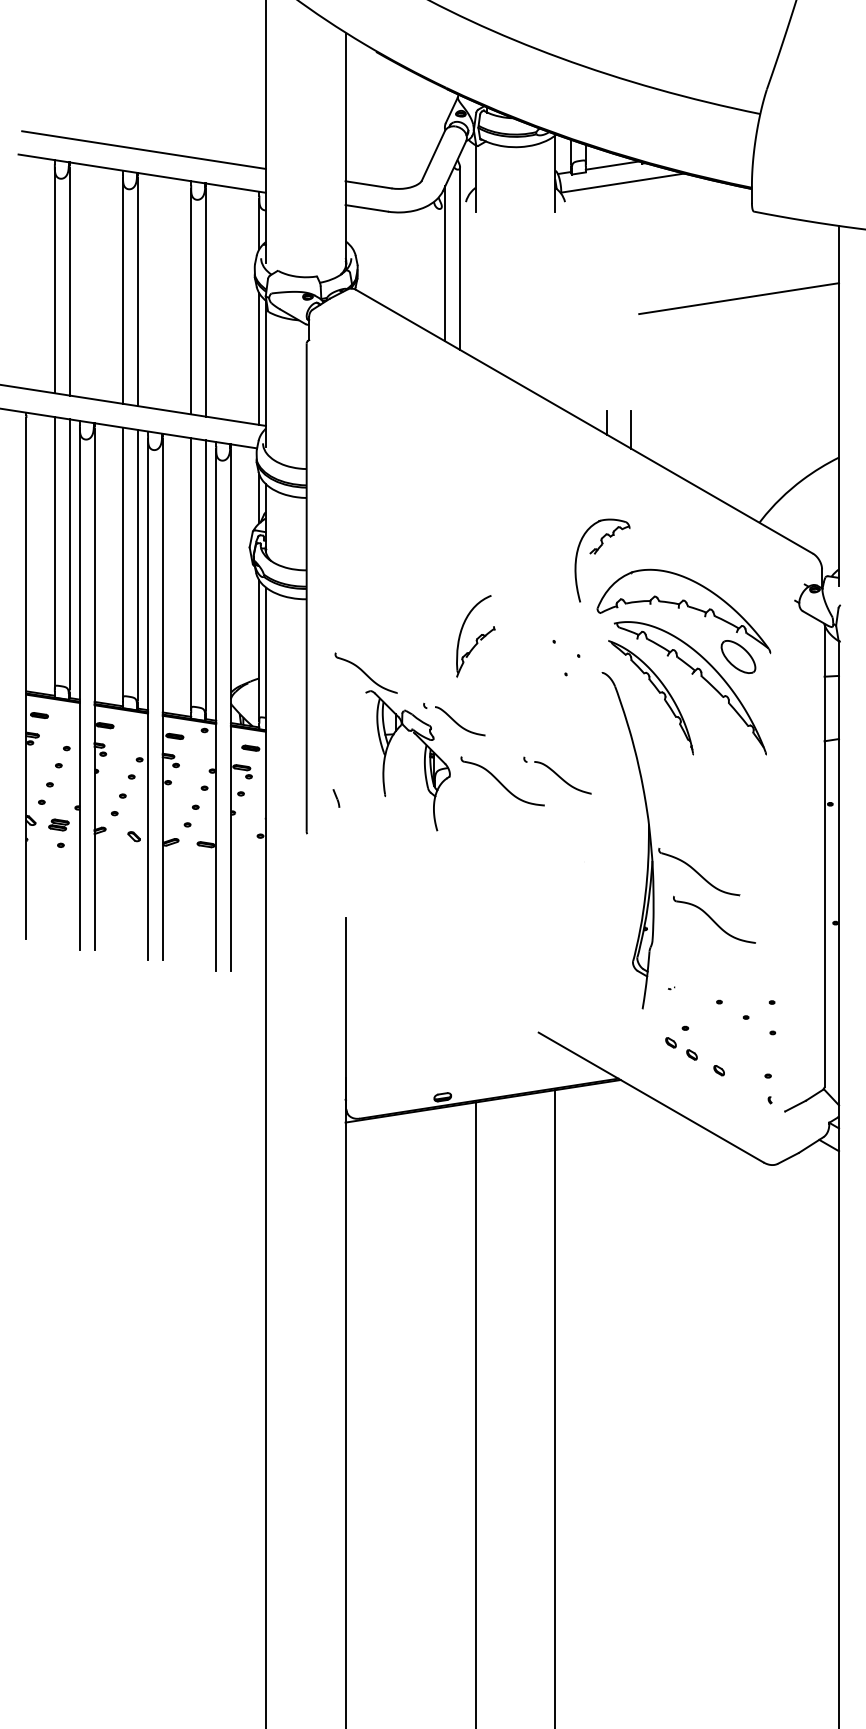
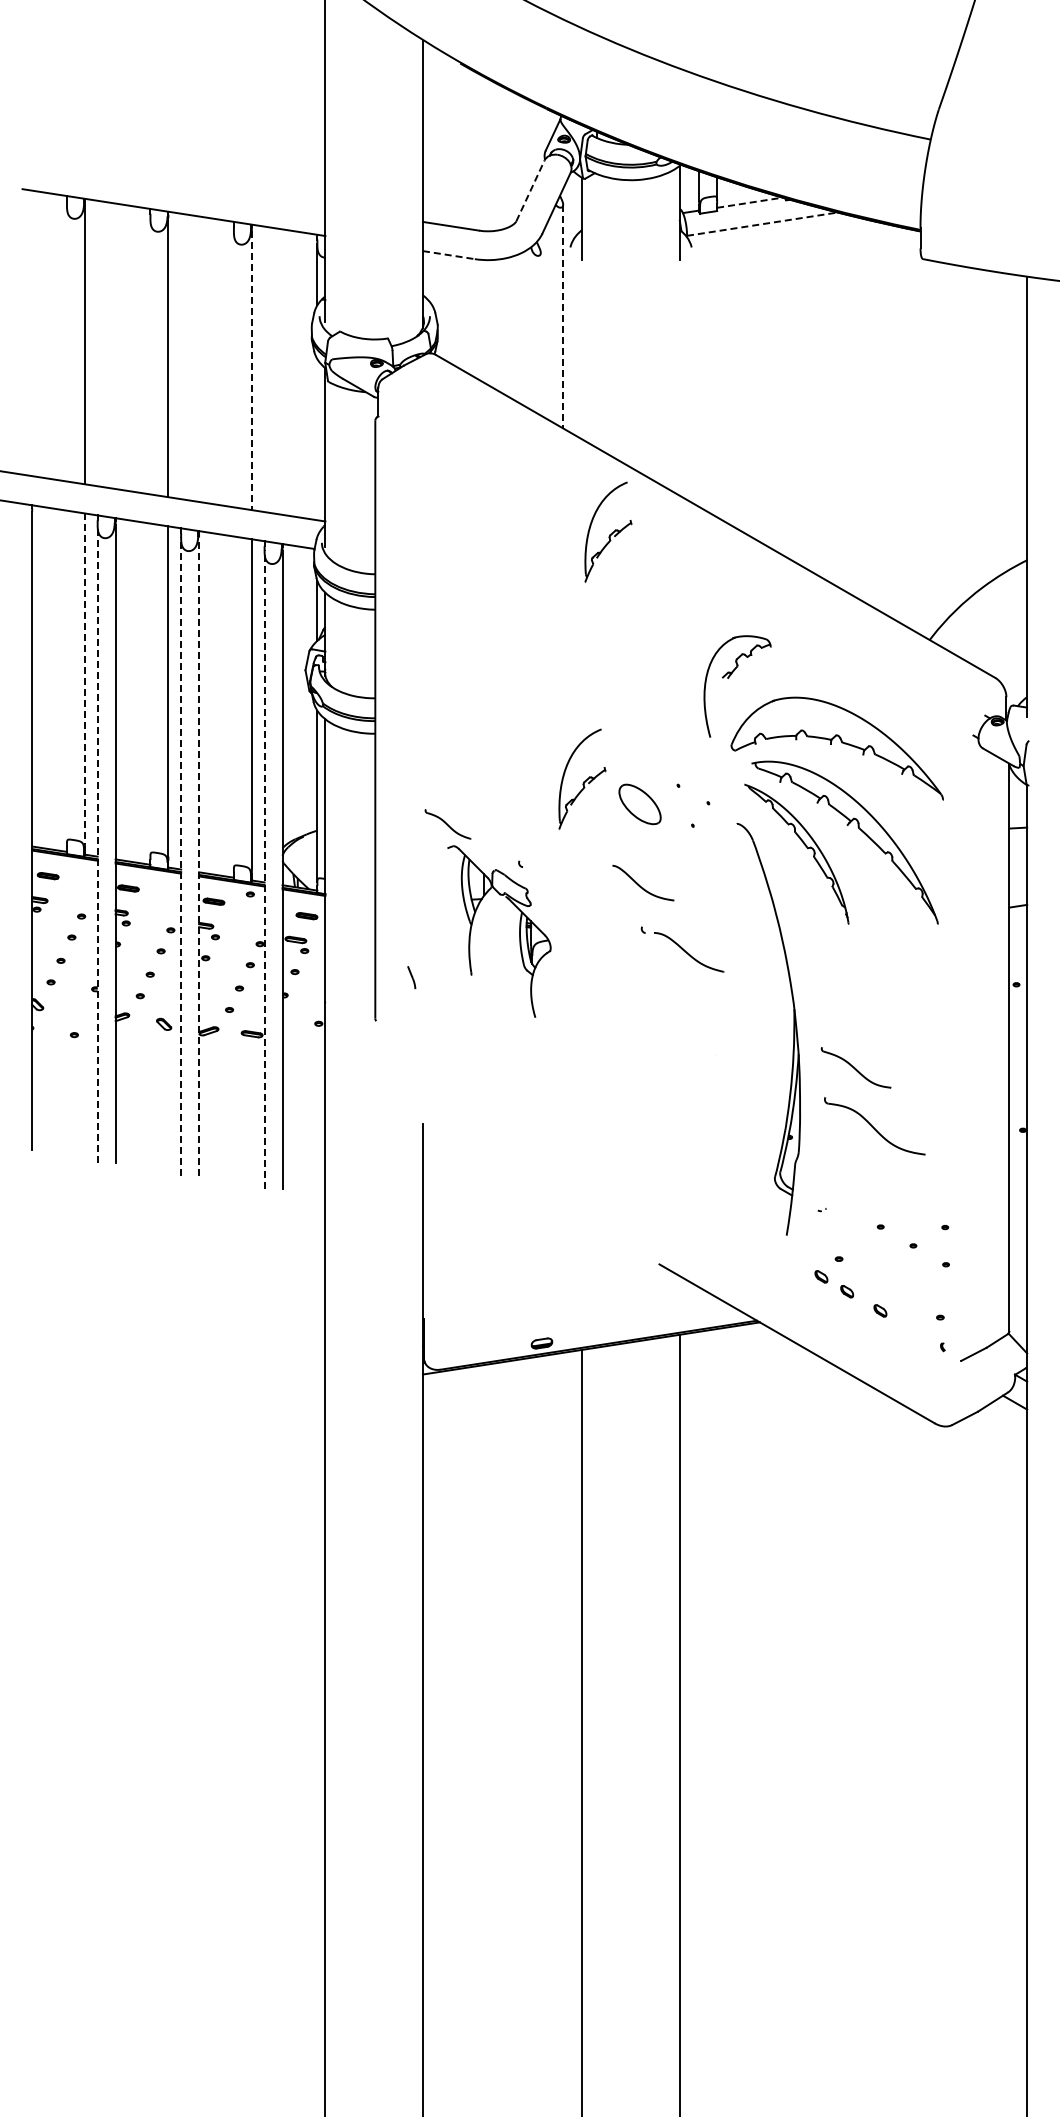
line: (143, 149) -> (175, 183), removed
line: (433, 155) -> (530, 190), solid -> dashed
line: (613, 165) -> (750, 202), solid -> dashed
line: (622, 183) -> (762, 224), solid -> dashed
line: (367, 208) -> (449, 255), solid -> dashed
line: (460, 258) -> (563, 316), solid -> dashed
line: (445, 263) -> (545, 322), removed
line: (54, 280) -> (66, 343), removed
line: (123, 291) -> (150, 356), removed
line: (738, 298) -> (904, 365), removed
line: (190, 301) -> (233, 369), removed
line: (205, 302) -> (251, 370), solid -> dashed
line: (259, 358) -> (317, 439), removed
line: (607, 422) -> (743, 517), removed
line: (631, 430) -> (772, 526), removed
part: (497, 434) -> (608, 531), added
line: (54, 552) -> (66, 676), removed
line: (69, 554) -> (84, 679), solid -> dashed
line: (123, 563) -> (150, 689), removed
line: (190, 573) -> (233, 702), removed
part: (738, 657) -> (639, 804), moved
part: (365, 673) -> (447, 824), size x0.6
line: (79, 688) -> (97, 843), solid -> dashed
line: (148, 699) -> (181, 856), solid -> dashed
line: (163, 699) -> (199, 856), solid -> dashed
line: (216, 710) -> (264, 869), solid -> dashed
part: (460, 720) -> (643, 882), moved
part: (502, 781) -> (615, 956), removed
part: (58, 824) -> (71, 1009), removed
part: (699, 871) -> (856, 1067), size x0.7

